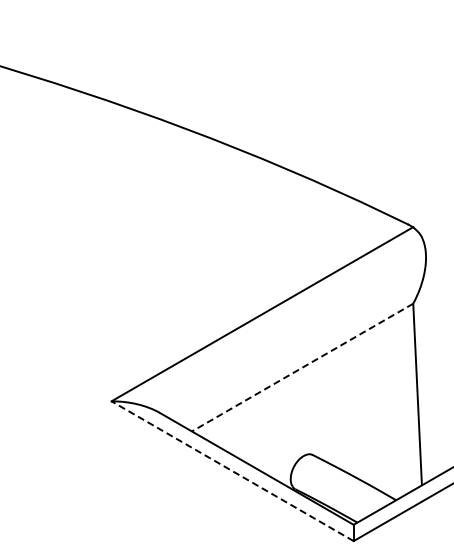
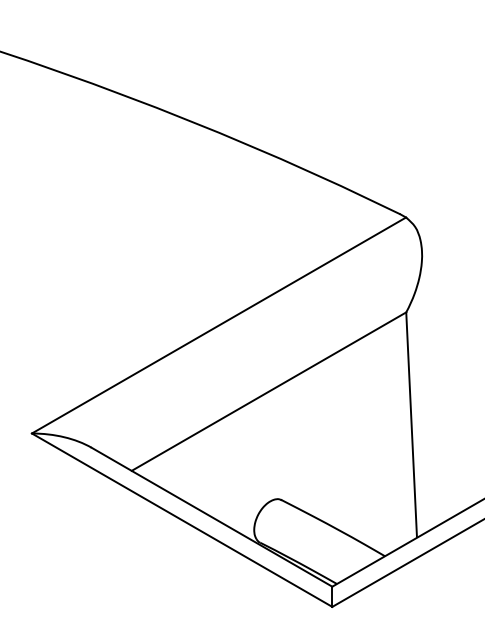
line: (302, 367) -> (268, 391), dashed -> solid
line: (232, 471) -> (181, 520), dashed -> solid

